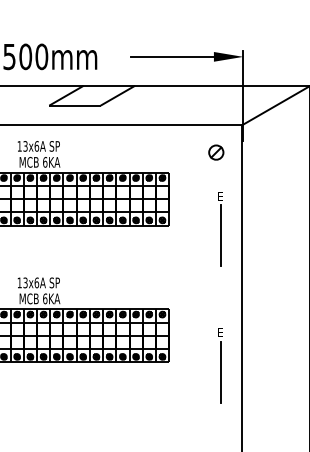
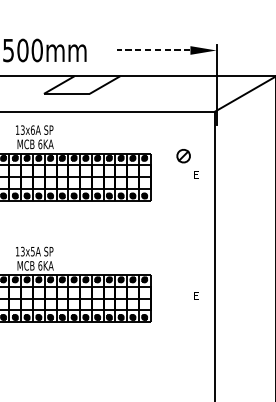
line: (172, 56) -> (153, 50), solid -> dashed
part: (216, 152) -> (183, 156), moved
line: (221, 235) -> (197, 209), removed
text: (36, 282) -> (32, 251), 13x6A -> 13x5A
line: (221, 371) -> (197, 330), removed

